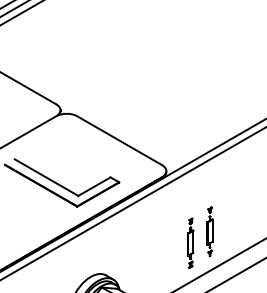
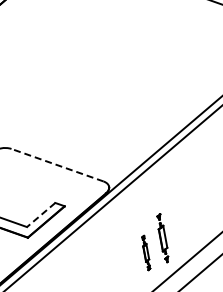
line: (119, 140) -> (57, 165), solid -> dashed
line: (94, 186) -> (41, 214), solid -> dashed
part: (190, 242) -> (145, 252), size x0.7

